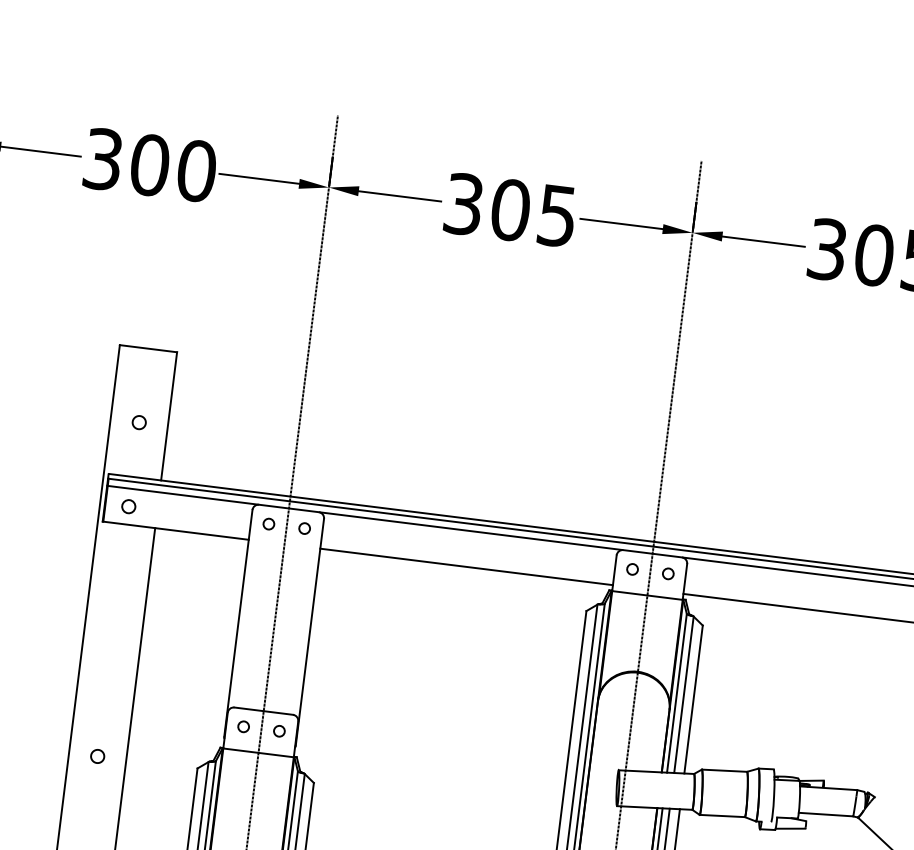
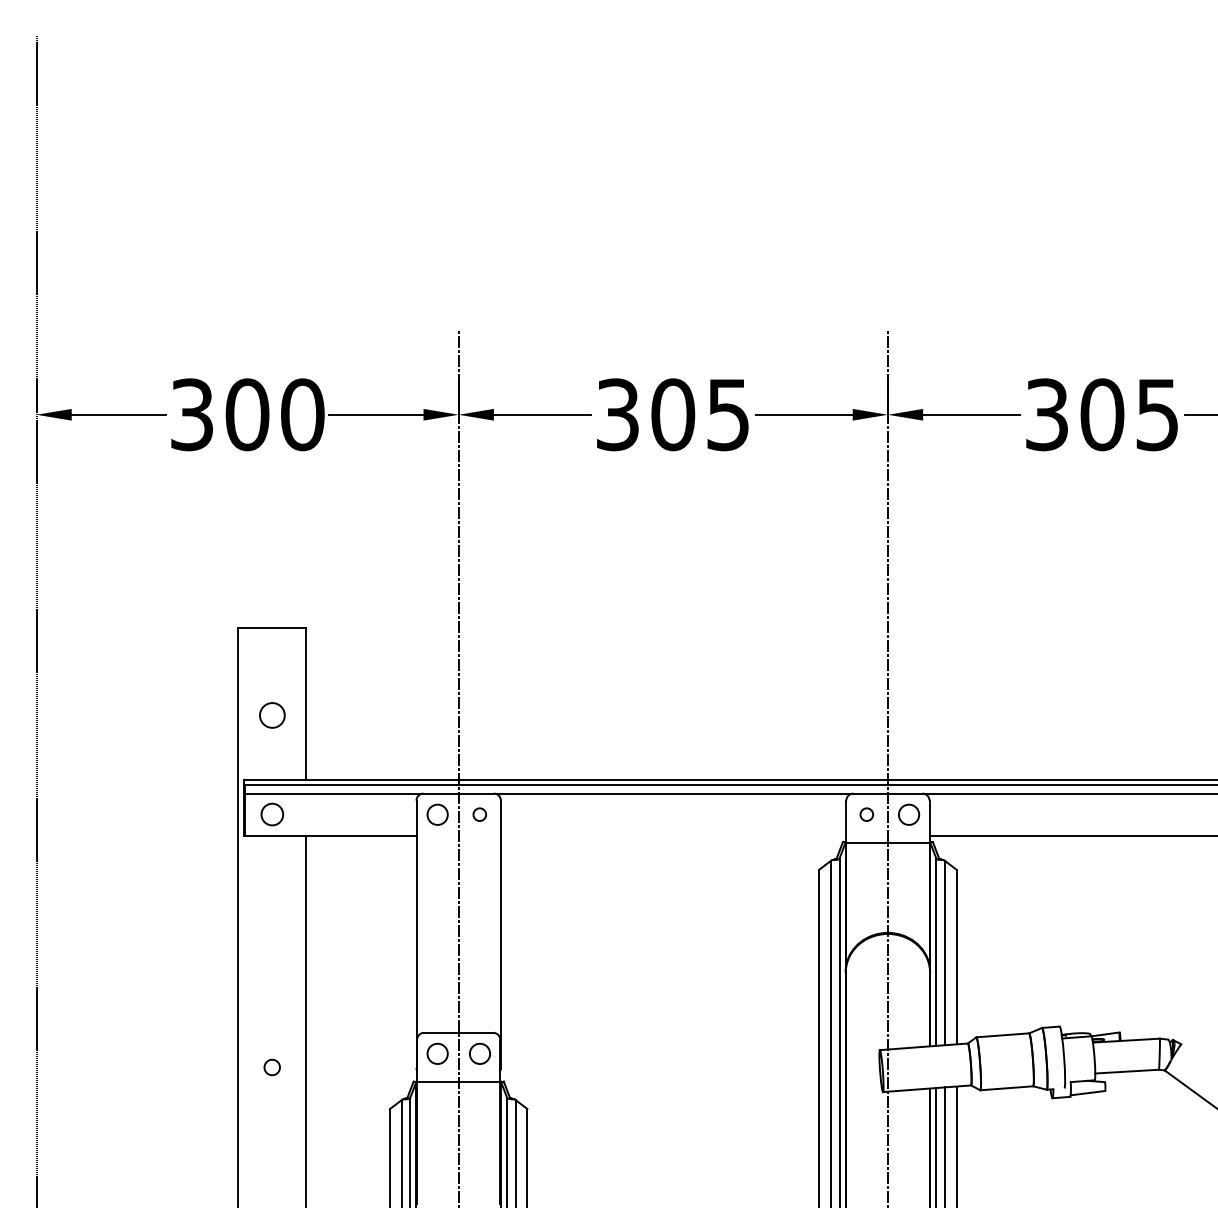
part: (138, 422) -> (271, 715), size x1.6
circle: (128, 506) -> (271, 814), size x1.4
circle: (268, 523) -> (437, 814), size x1.6
line: (466, 566) -> (673, 835), removed
circle: (667, 573) -> (908, 814), size x1.6
circle: (243, 726) -> (437, 1053), size x1.6
circle: (279, 730) -> (479, 1053), size x1.6
part: (97, 756) -> (271, 1067), moved

